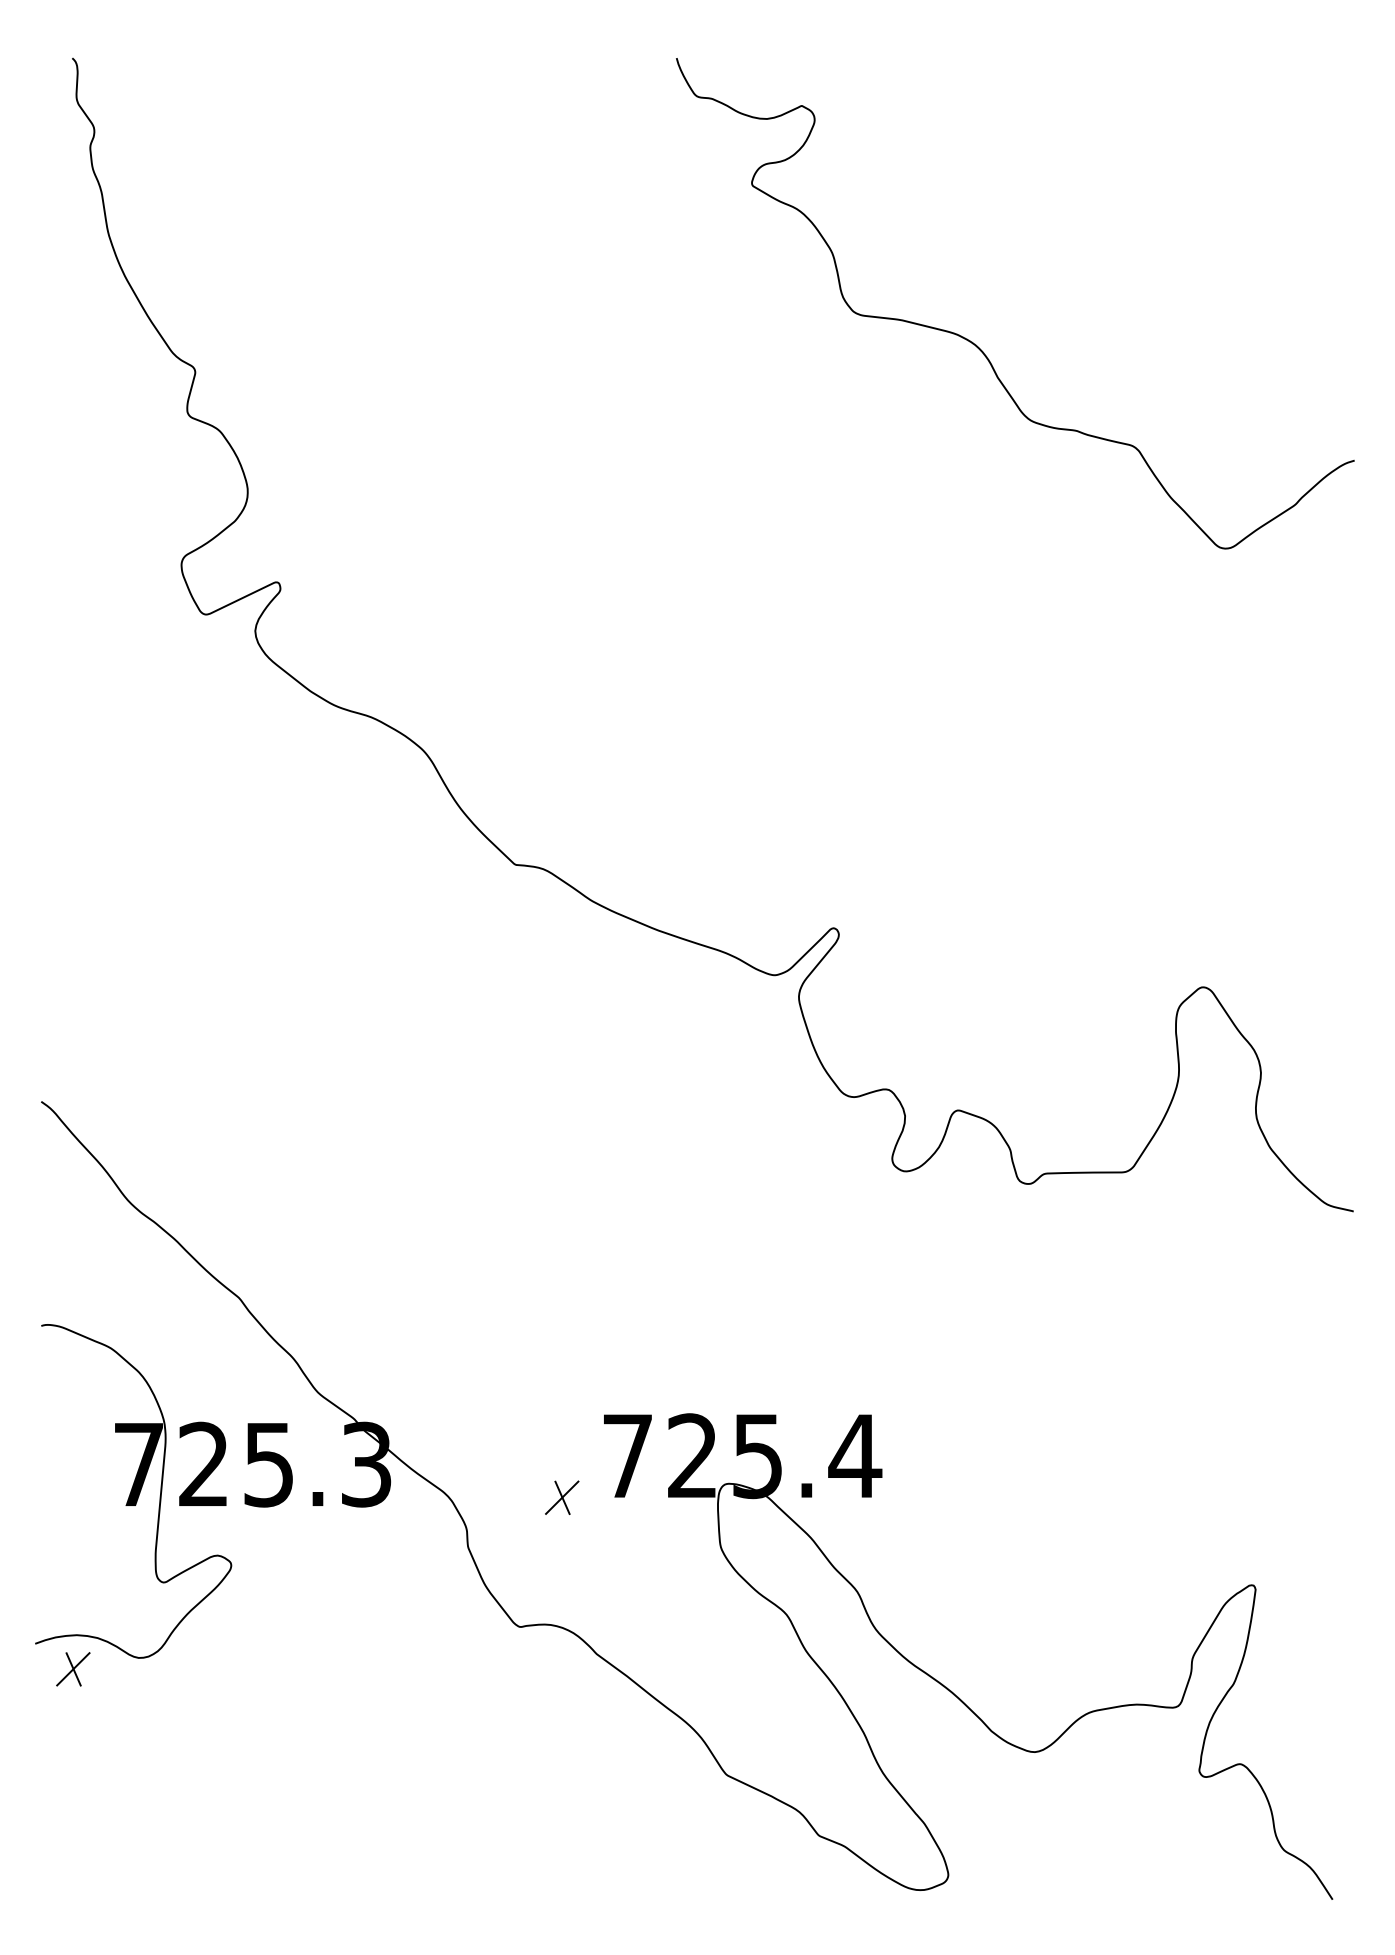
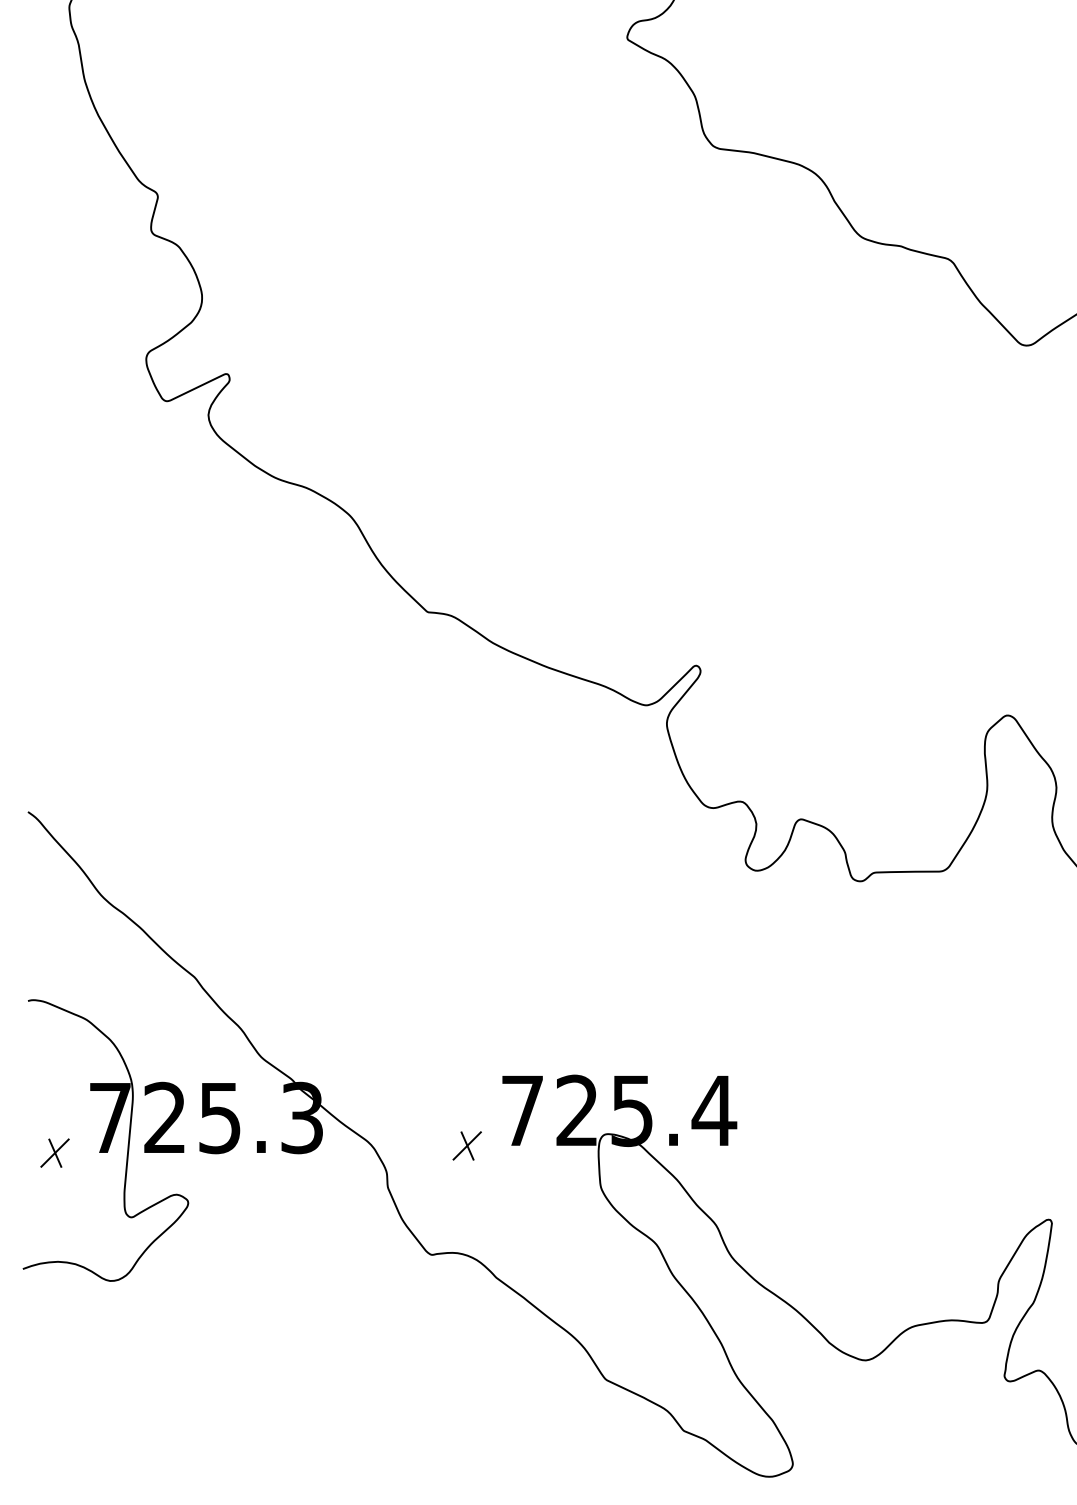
part: (73, 1669) -> (55, 1153), moved

